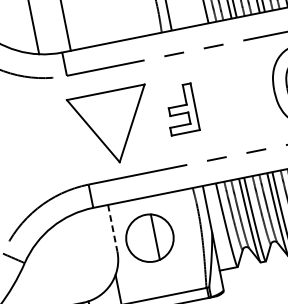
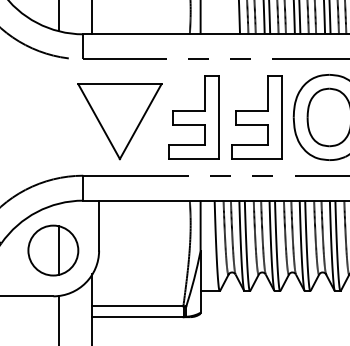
part: (239, 97) -> (256, 117), added
part: (180, 109) -> (193, 117), size x1.67
line: (113, 228) -> (99, 225), dashed -> solid
part: (150, 238) -> (53, 250), moved

